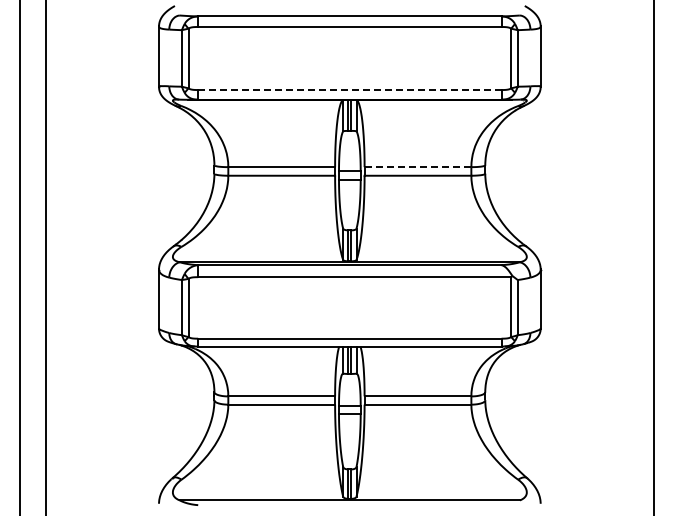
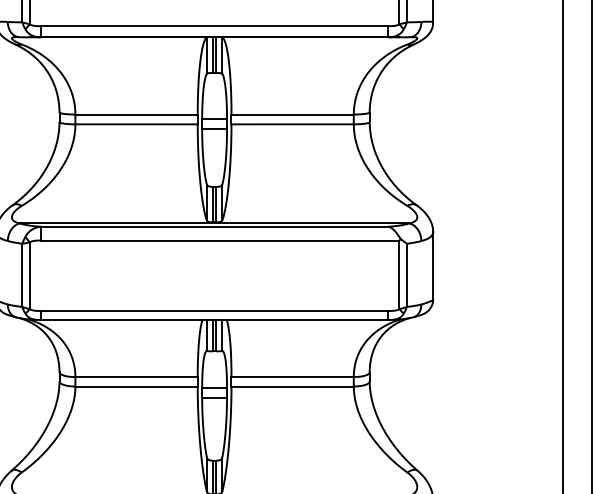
line: (349, 90) -> (214, 26), dashed -> solid
line: (417, 167) -> (292, 114), dashed -> solid

